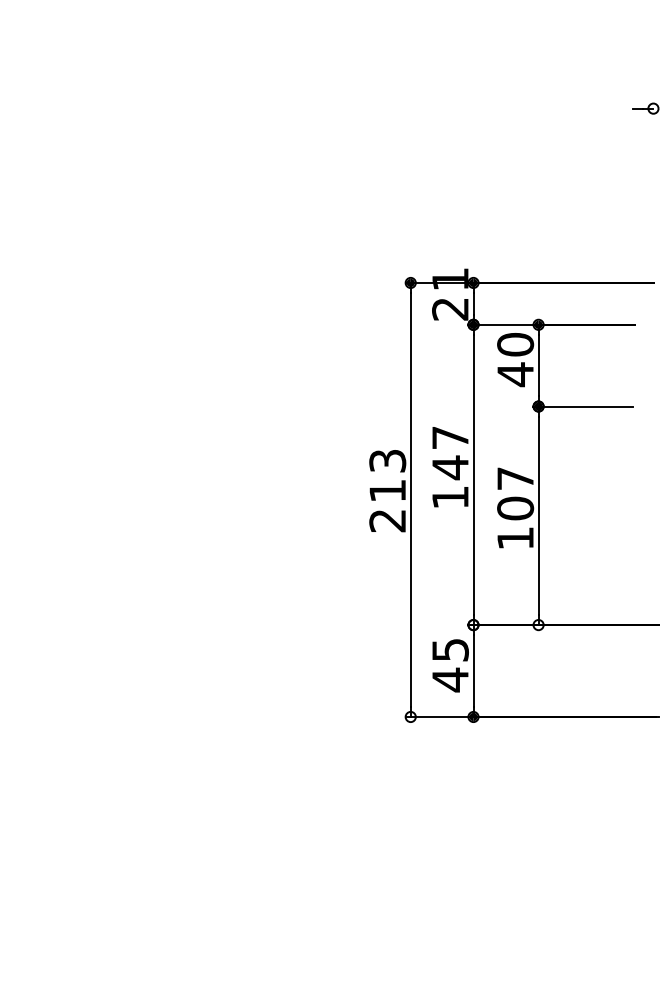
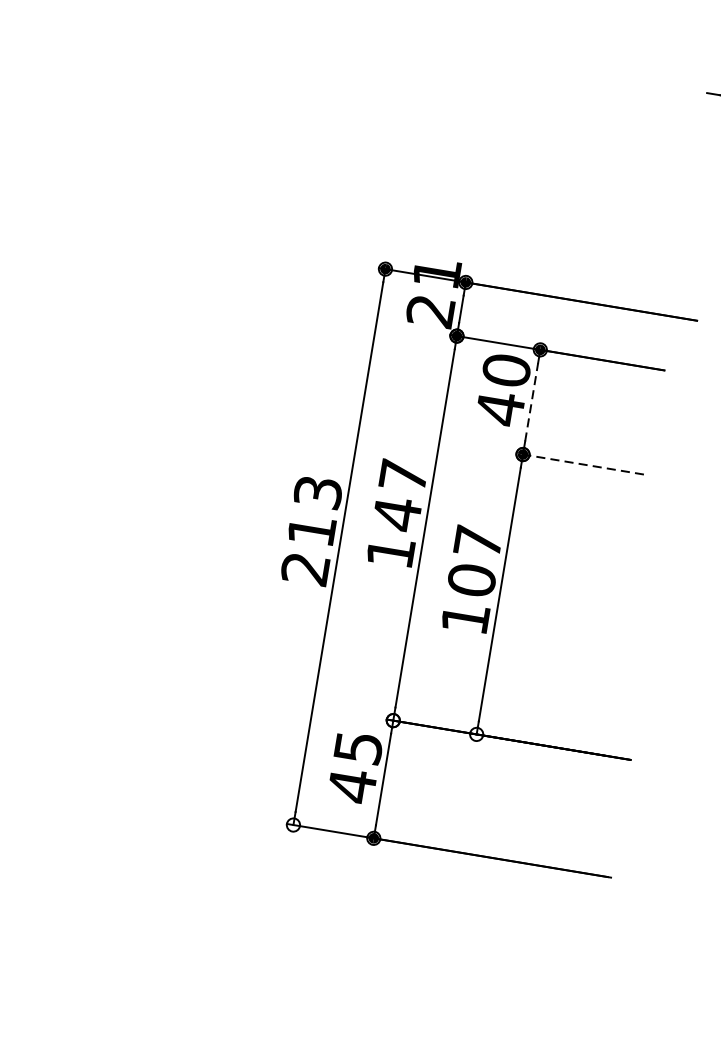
line: (538, 365) -> (531, 401), solid -> dashed
line: (583, 406) -> (580, 464), solid -> dashed

